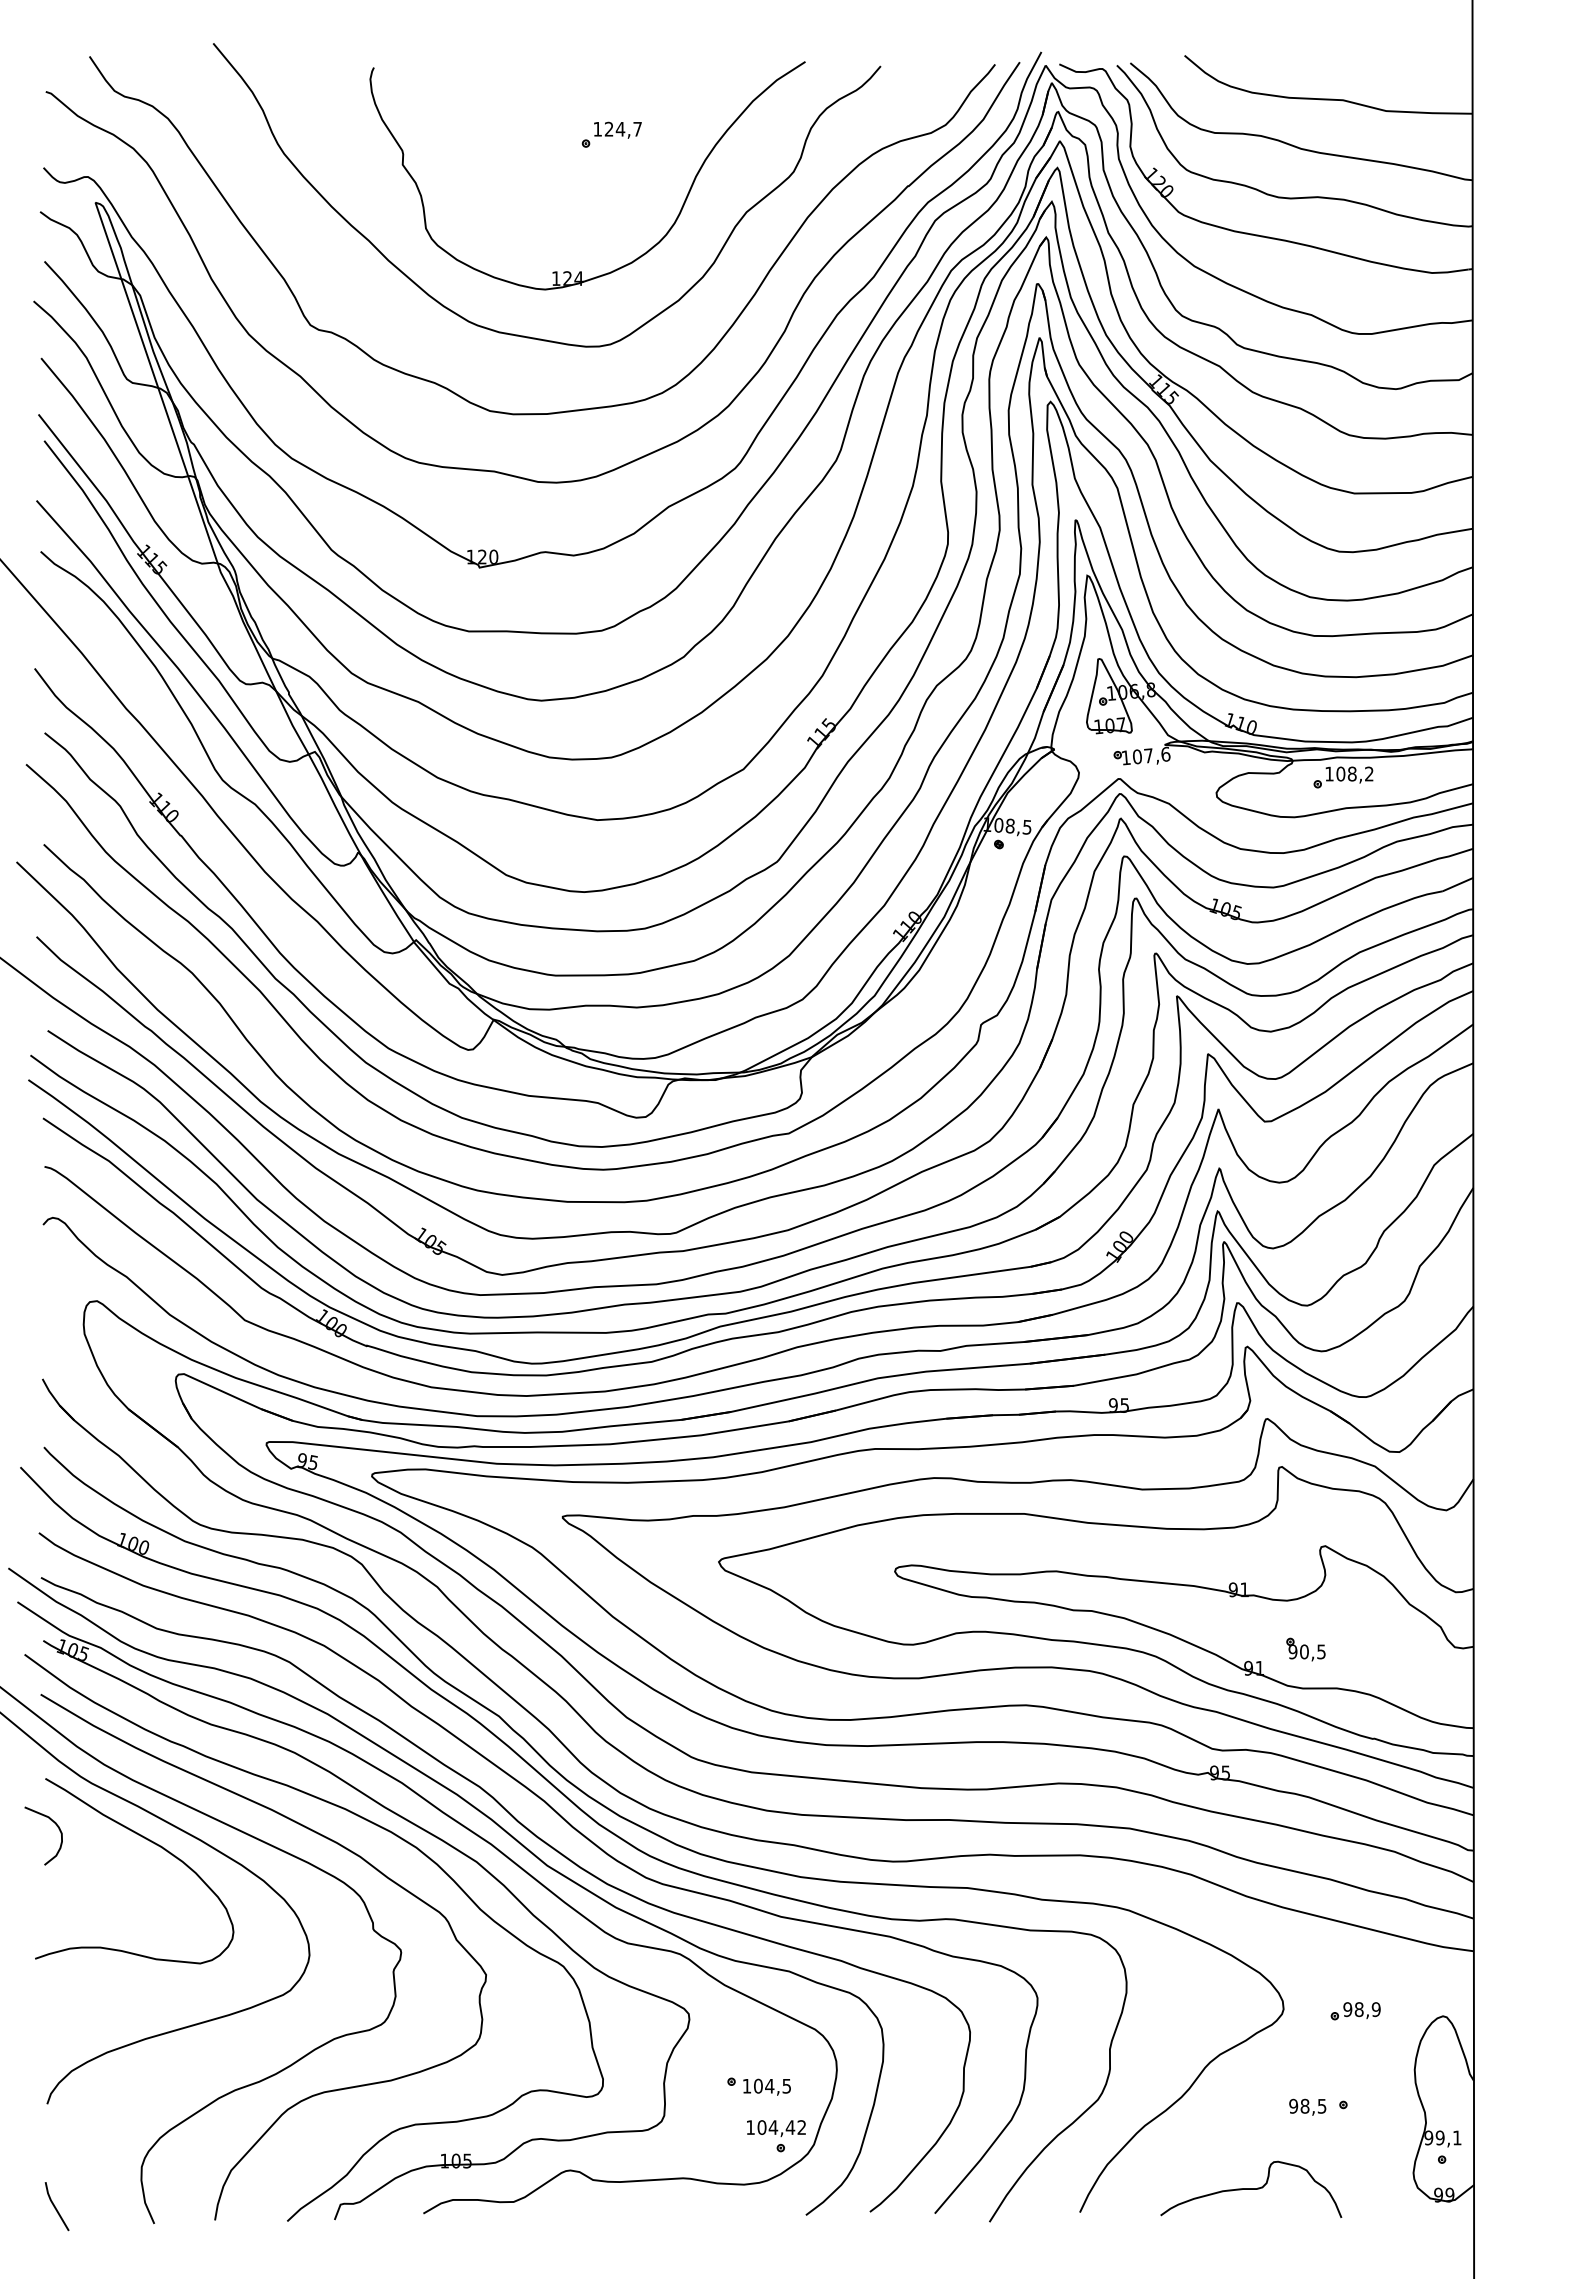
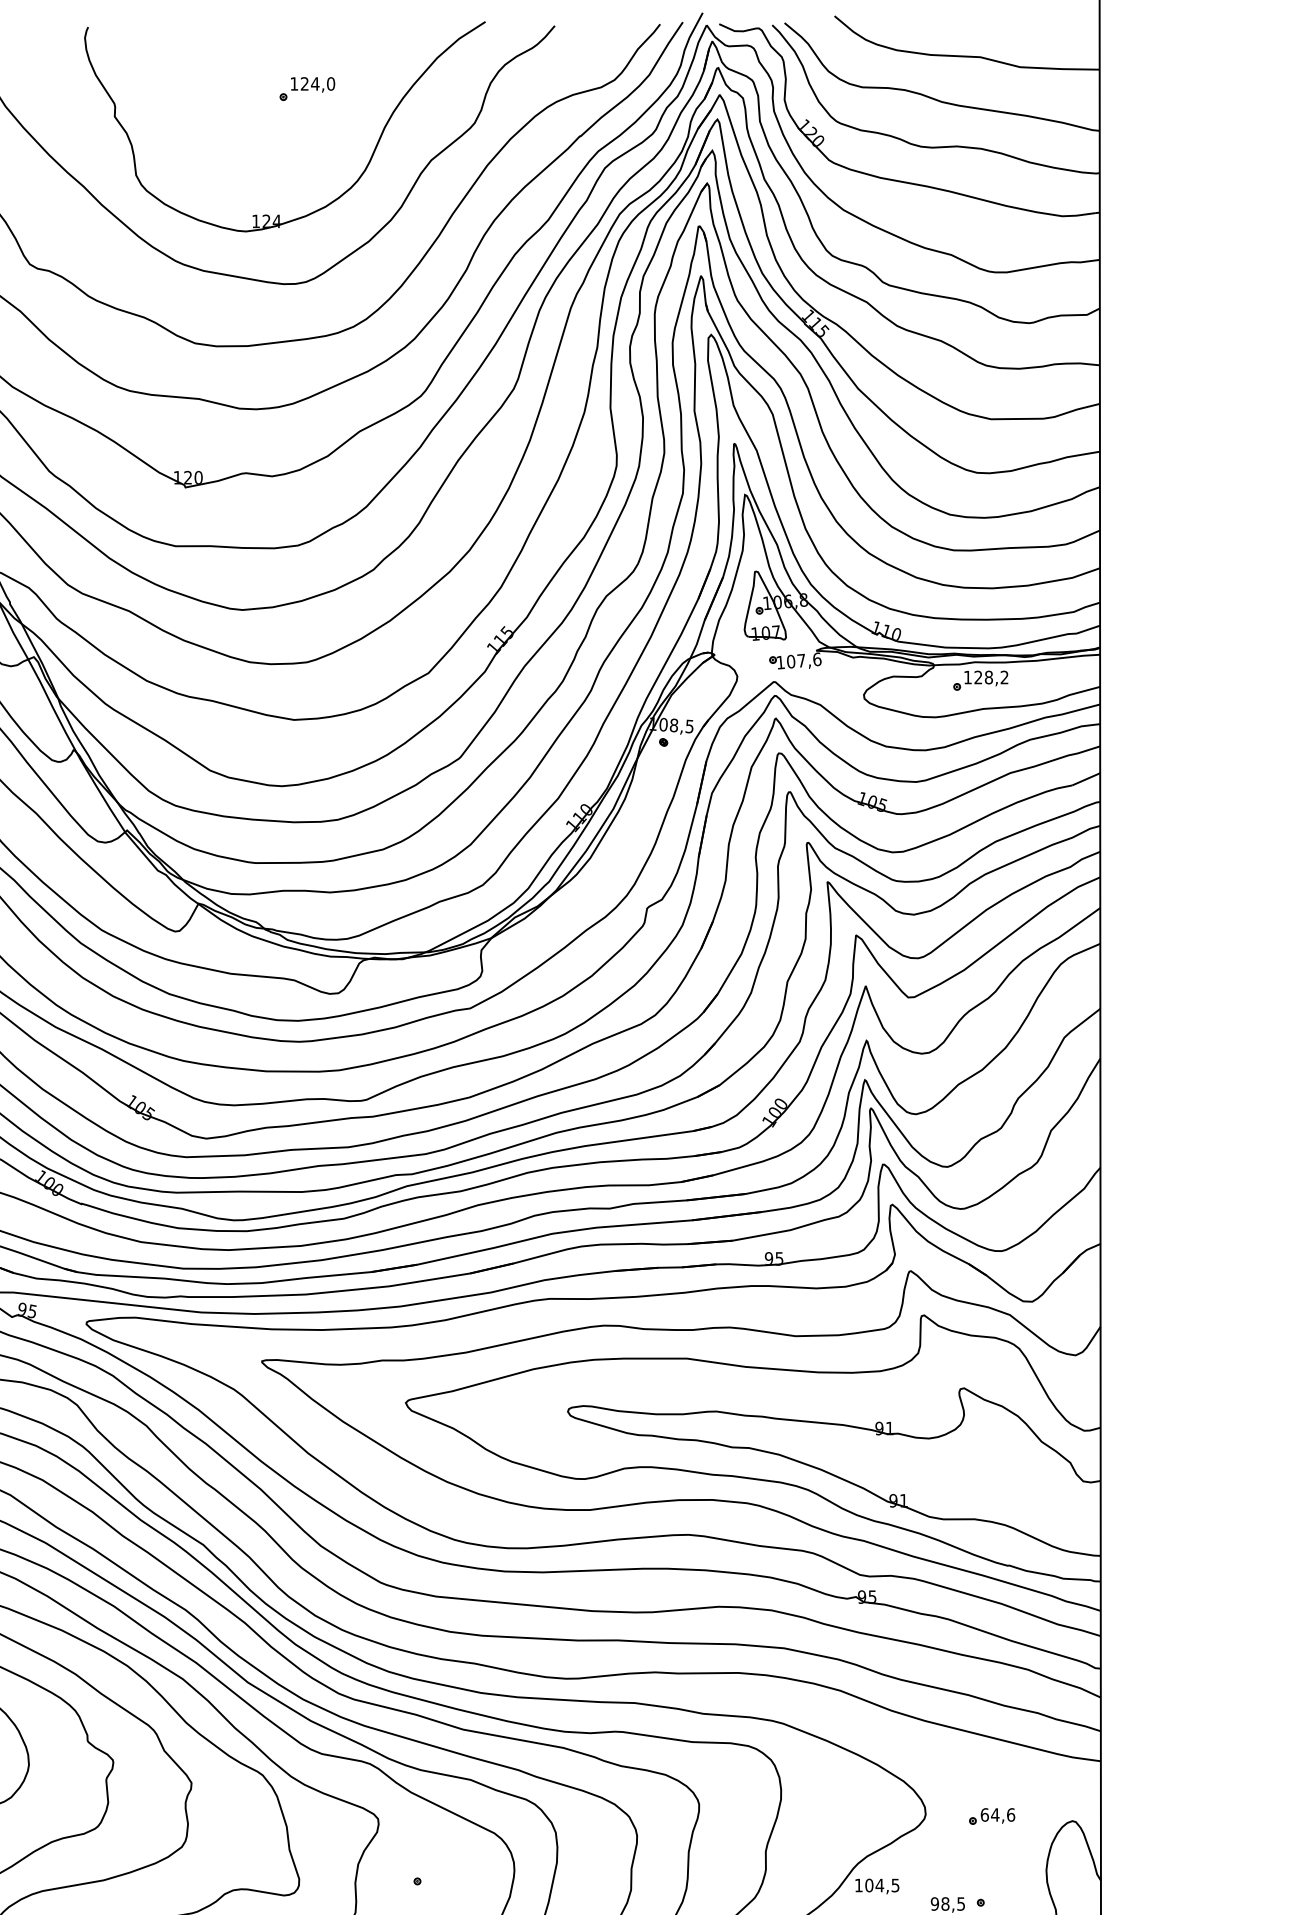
text: (637, 128) -> (330, 83), 124,7 -> 124,0
text: (1340, 773) -> (978, 677), 108,2 -> 128,2
part: (1305, 1649) -> (945, 1483), removed
text: (1361, 2009) -> (997, 1814), 98,9 -> 64,6
text: (766, 2086) -> (876, 1885), moved

